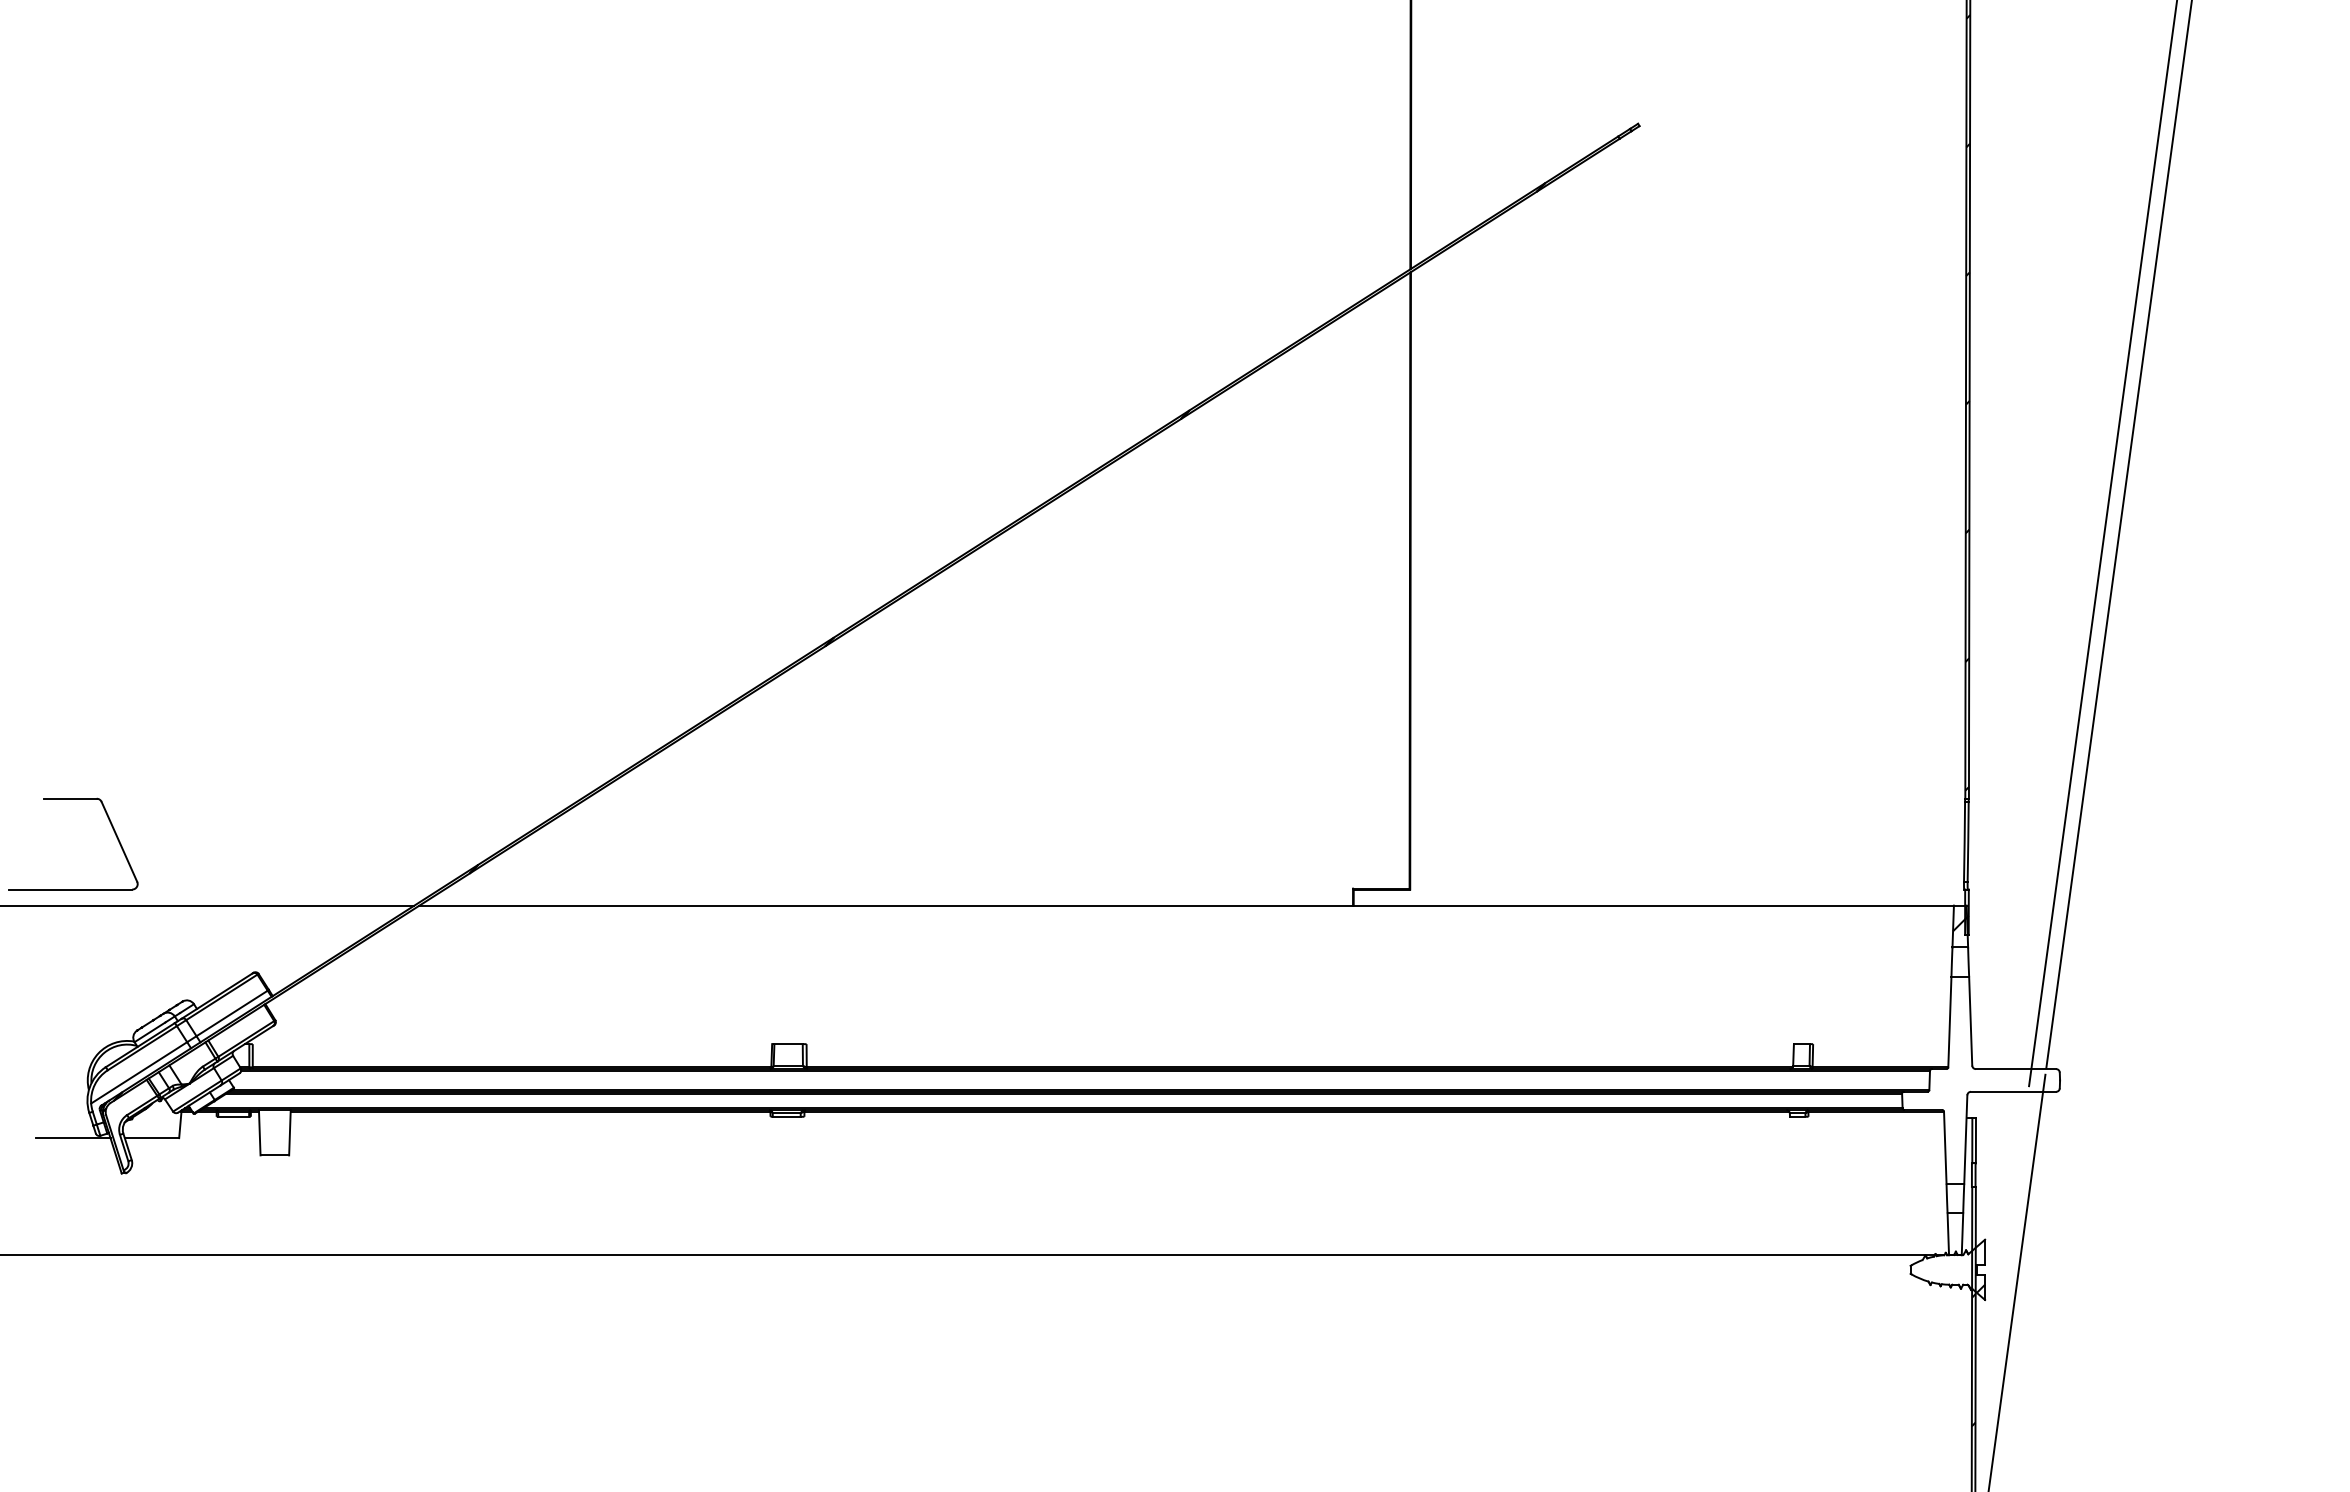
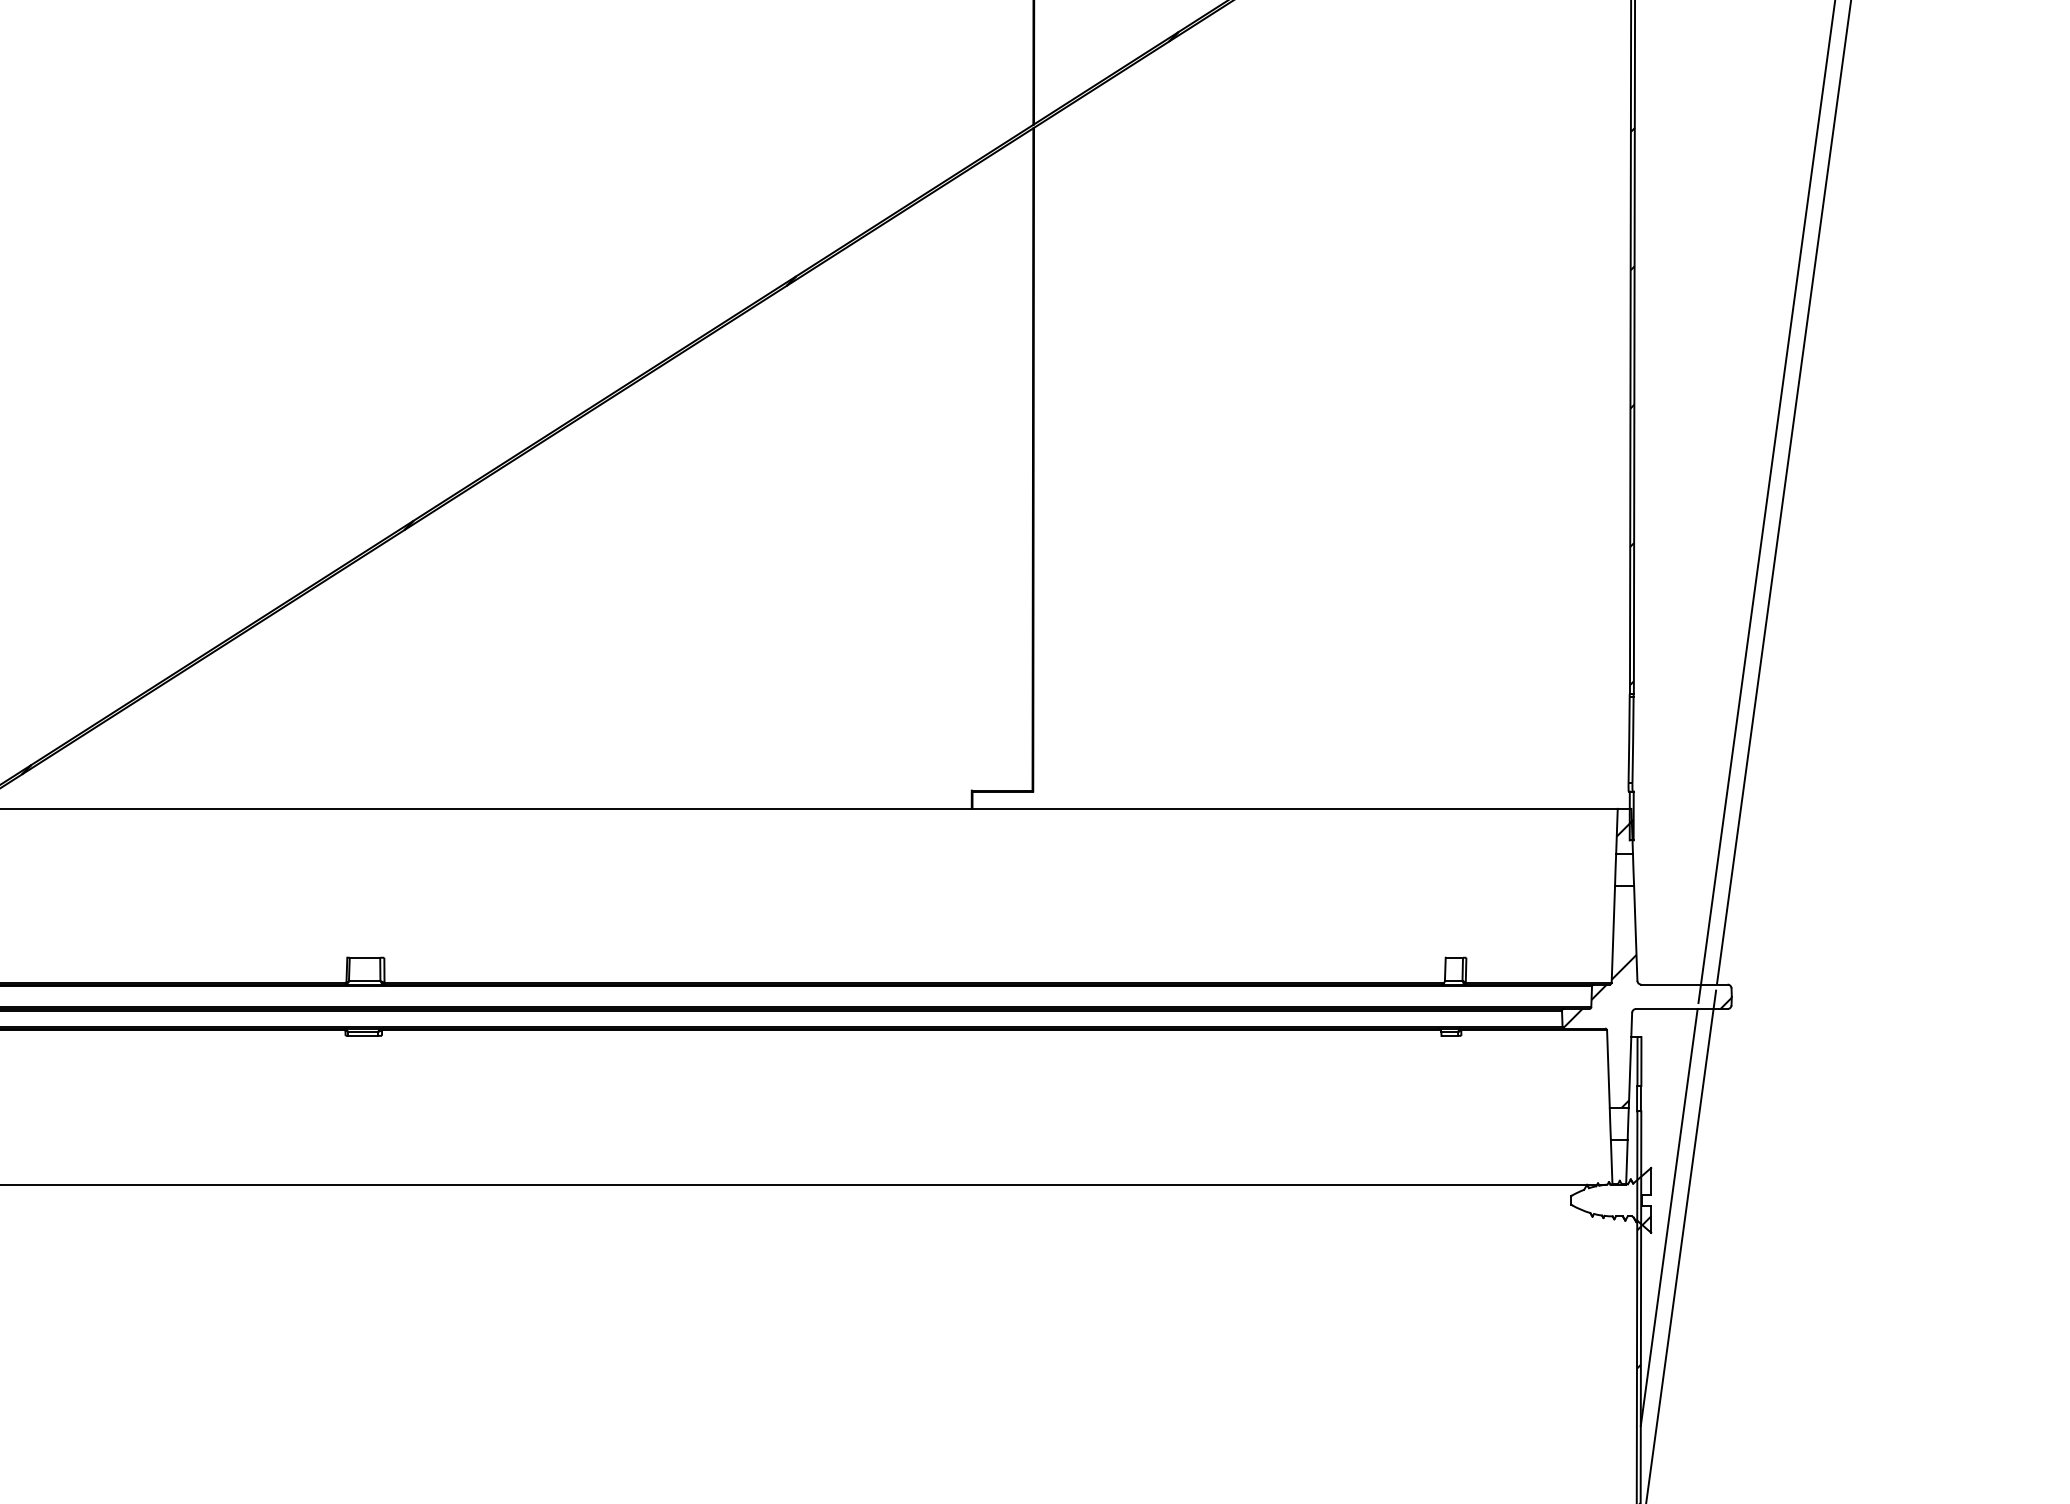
hatch: (1981, 1112) -> (1647, 1031), added
line: (2001, 1285) -> (1668, 1217), added

